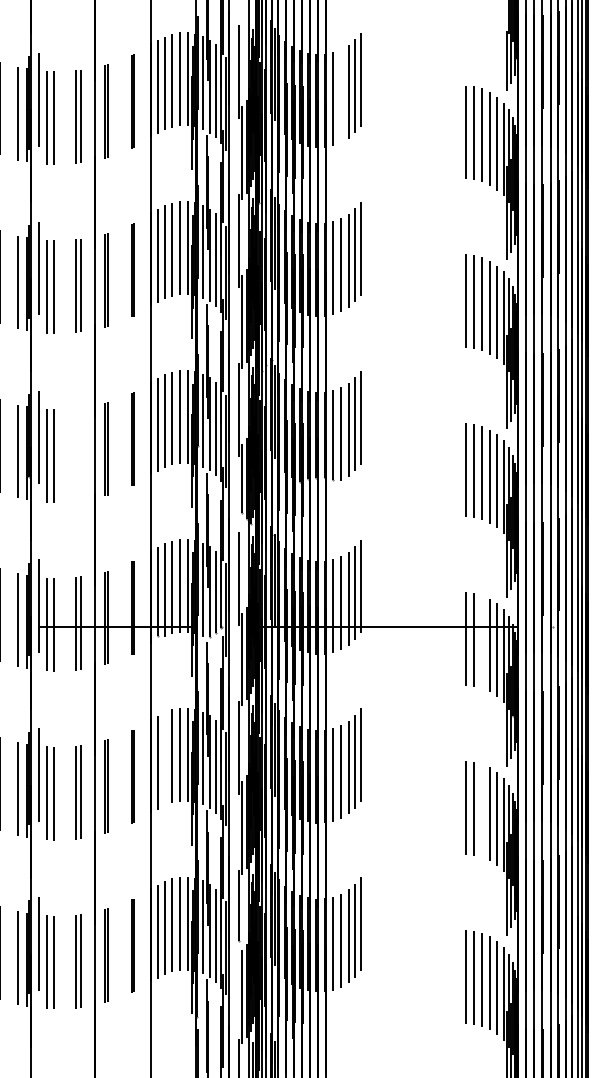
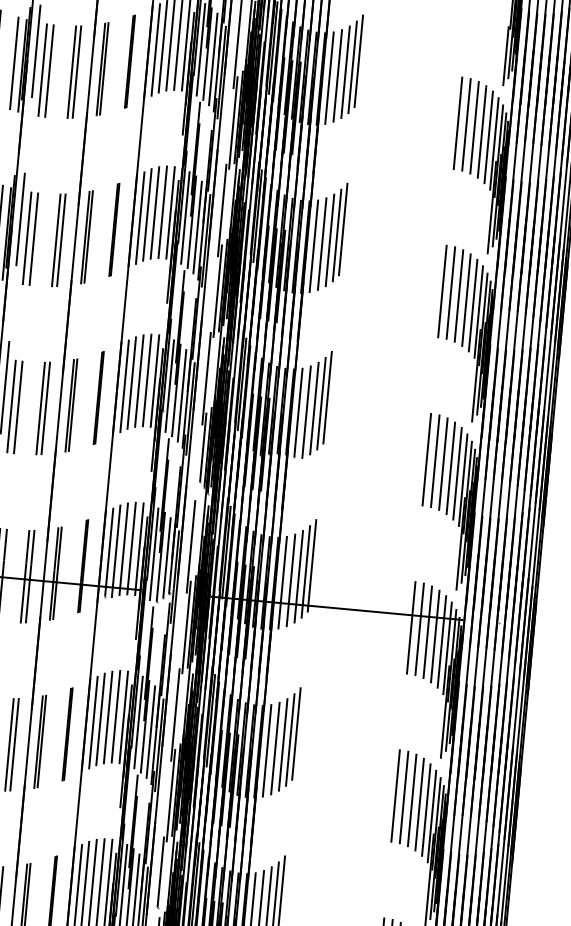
line: (341, 96) -> (337, 76), added
part: (78, 454) -> (42, 408), added
line: (482, 641) -> (427, 631), added
line: (164, 758) -> (100, 718), added
line: (482, 810) -> (412, 800), added

